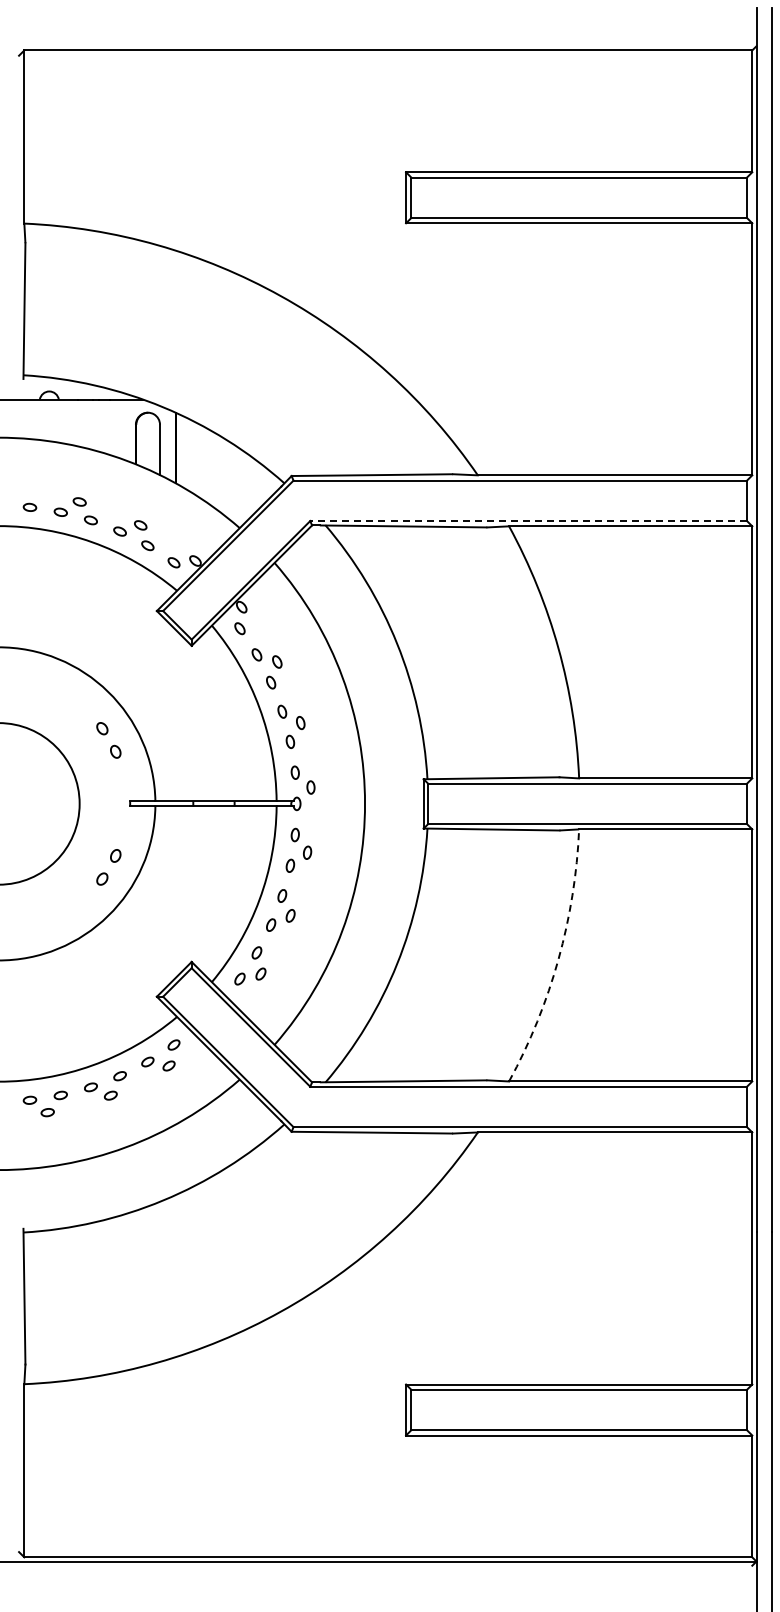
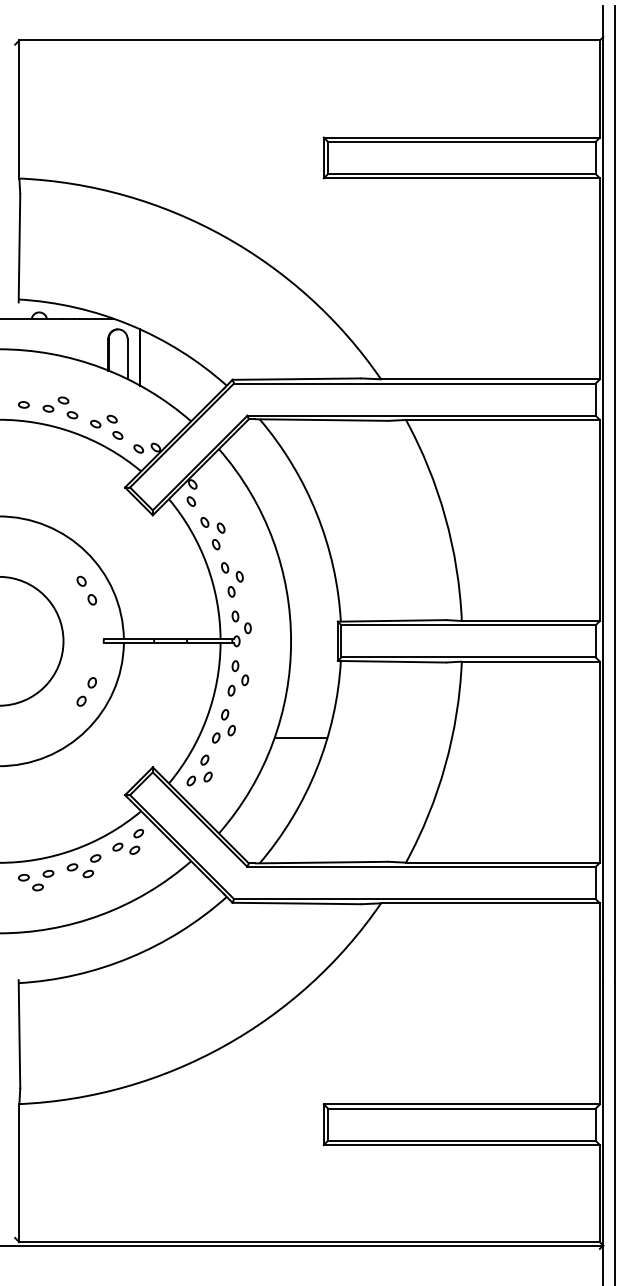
line: (528, 521) -> (421, 416), dashed -> solid
line: (377, 925) -> (301, 738), added
arc: (558, 959) -> (445, 765), dashed -> solid

